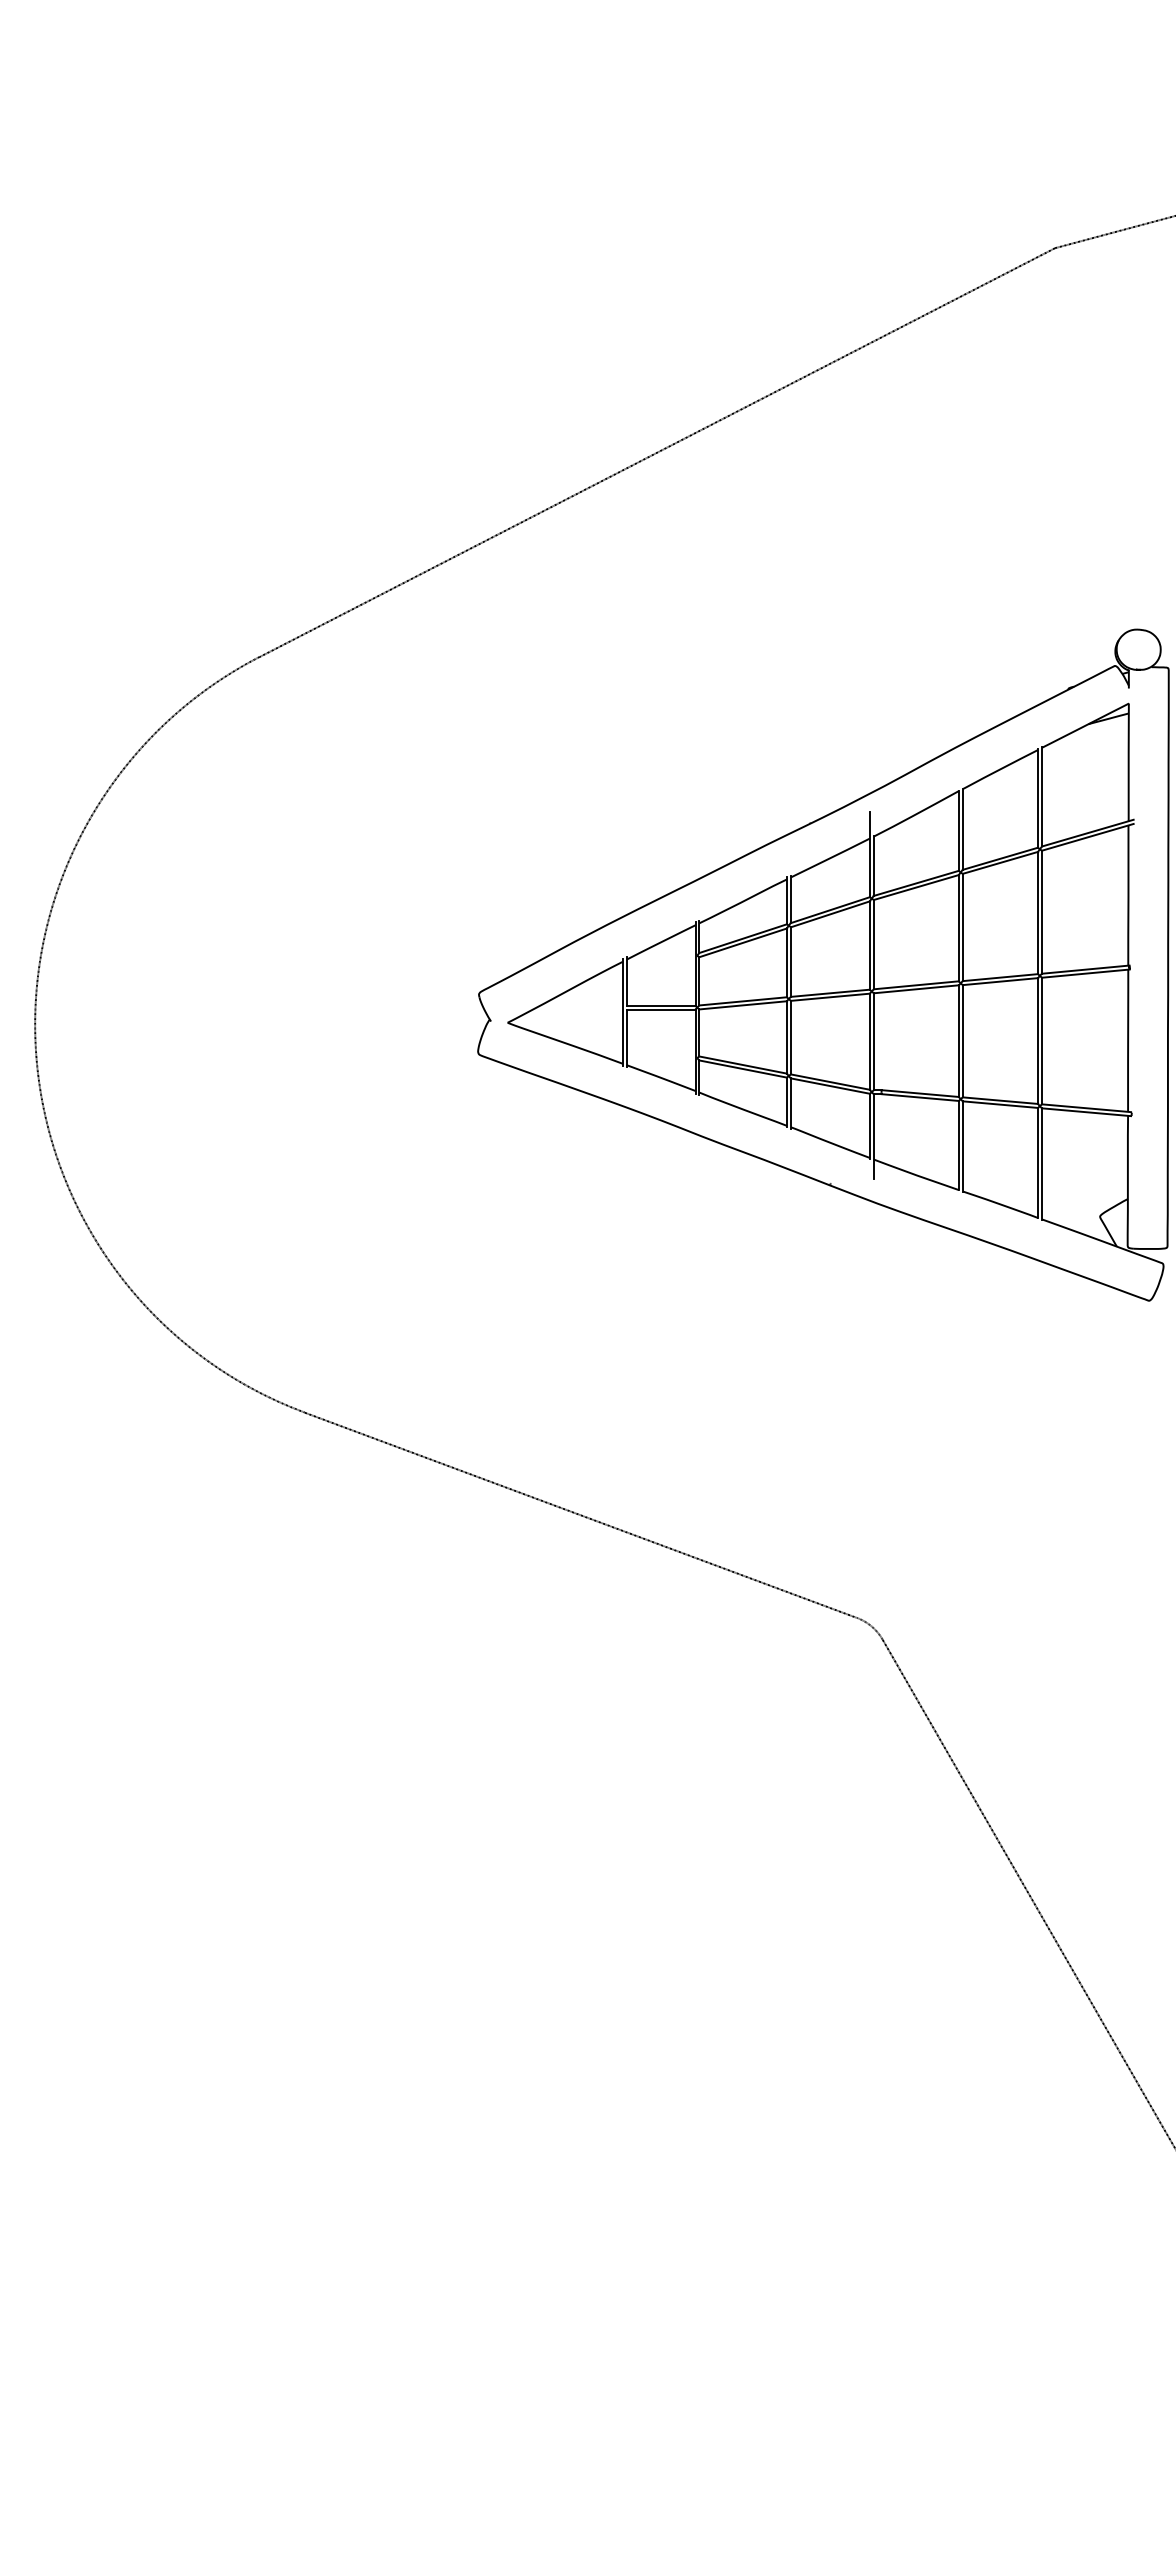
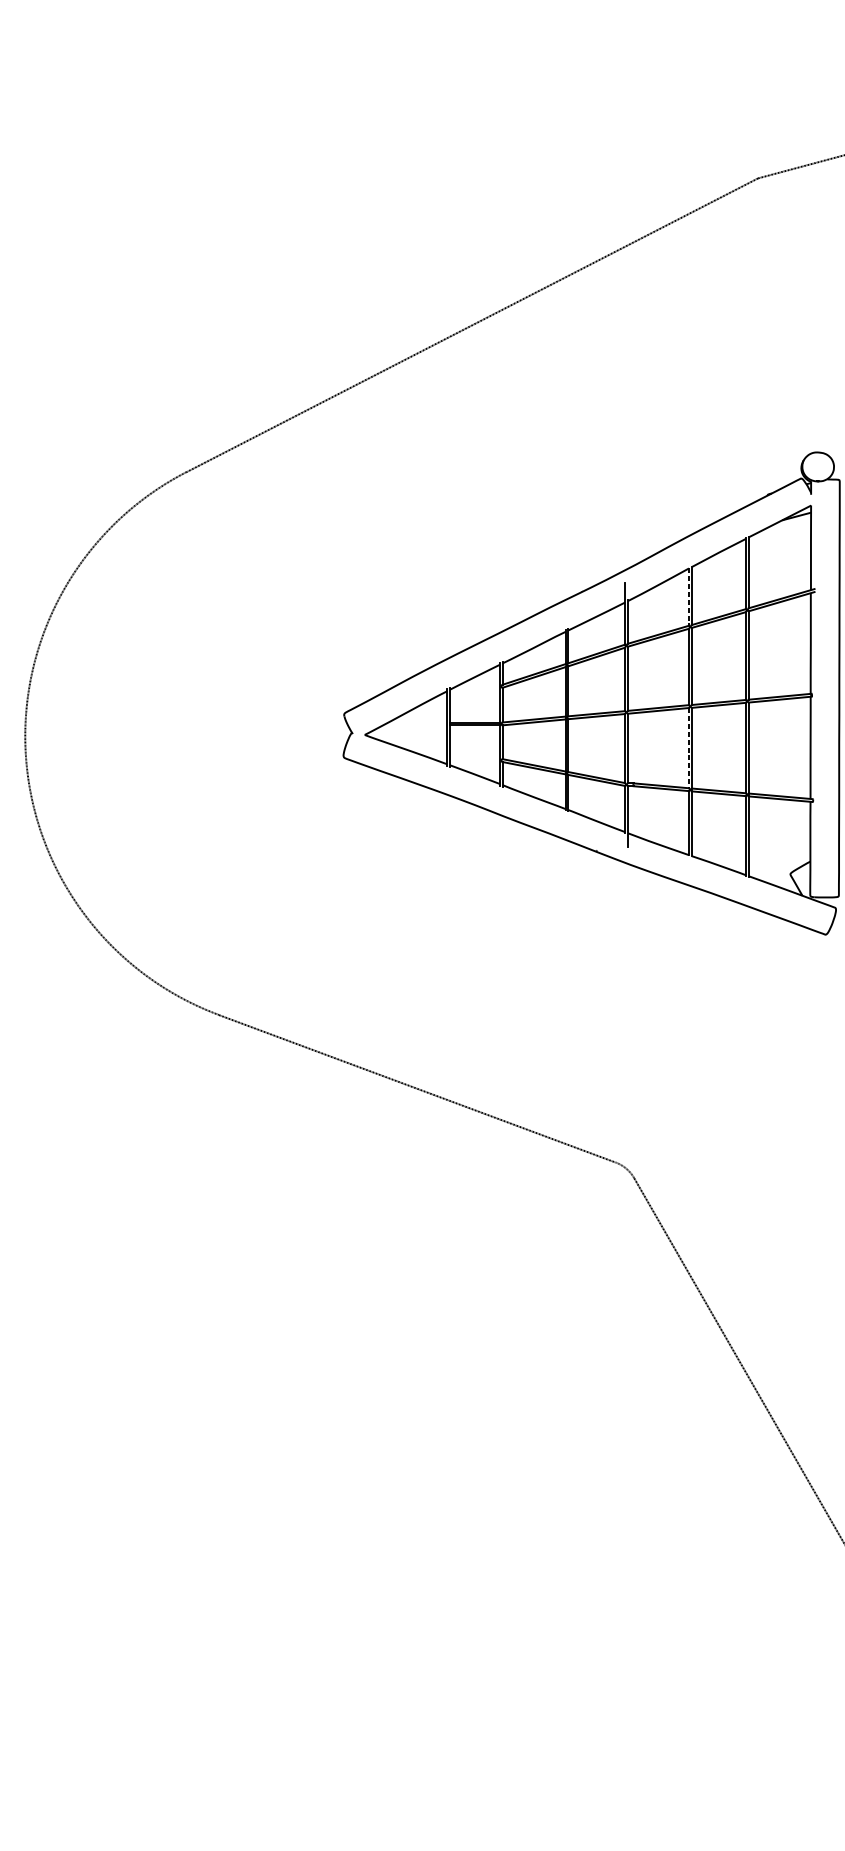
line: (958, 831) -> (688, 597), solid -> dashed
line: (958, 1041) -> (688, 748), solid -> dashed

